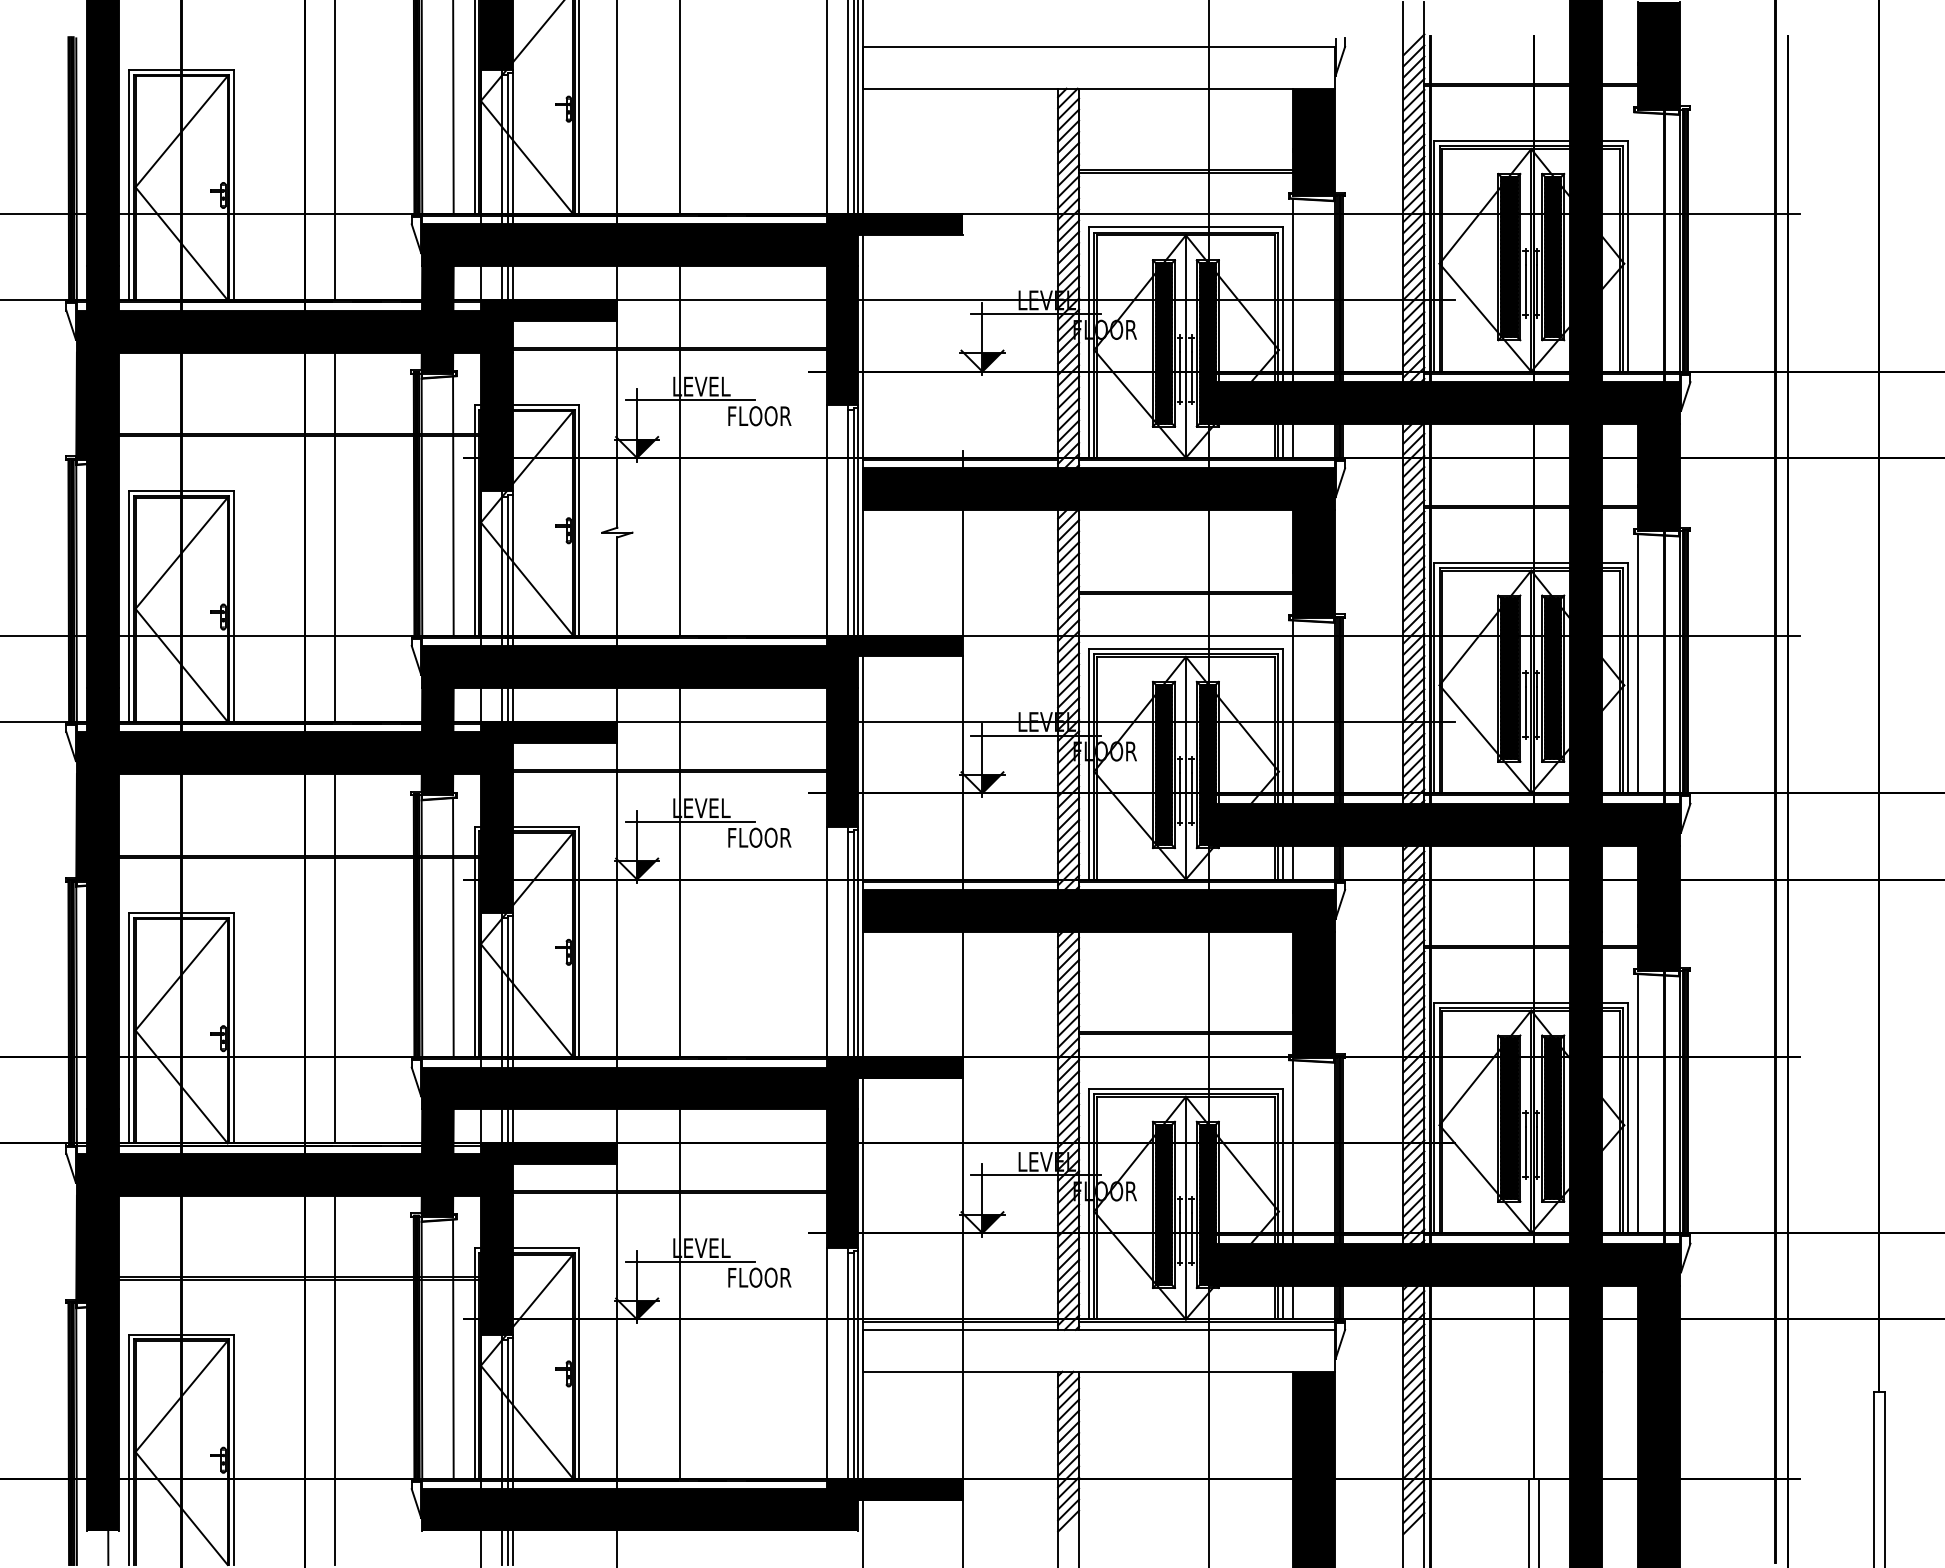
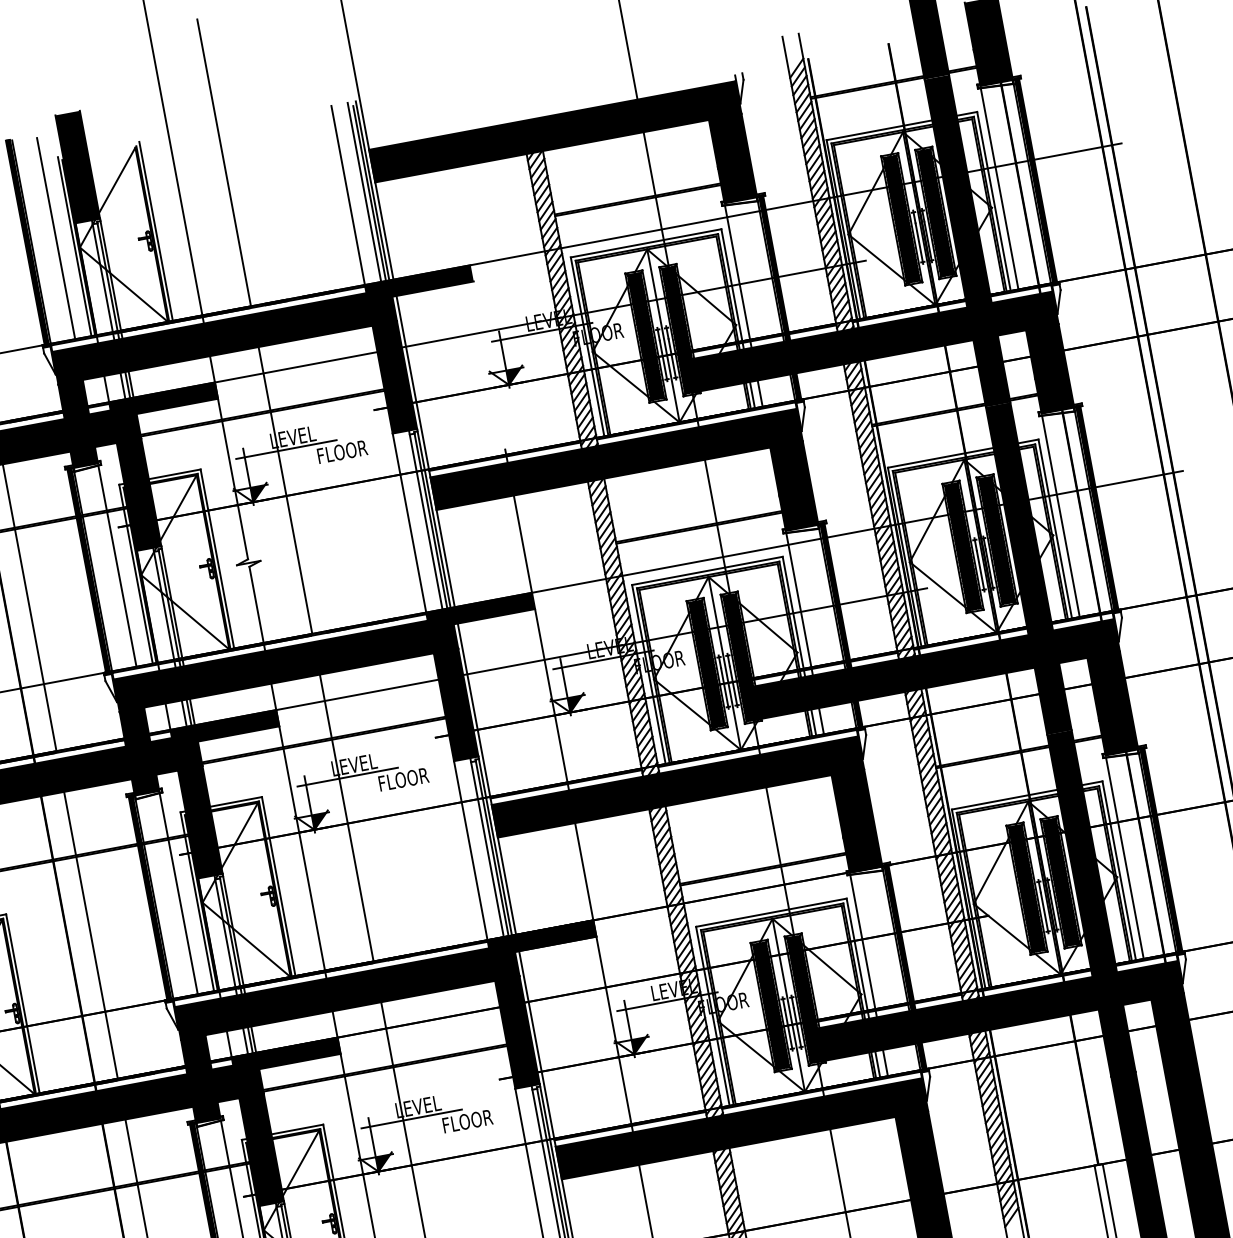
fill: (1098, 67) -> (554, 131), added
line: (1638, 241) -> (999, 188), added
fill: (1098, 1350) -> (741, 1128), added

